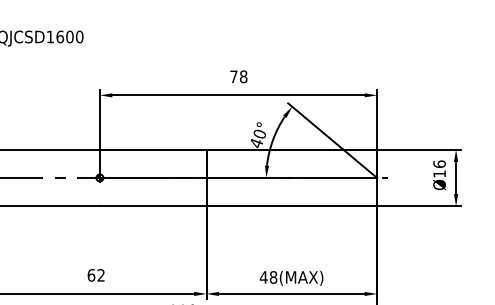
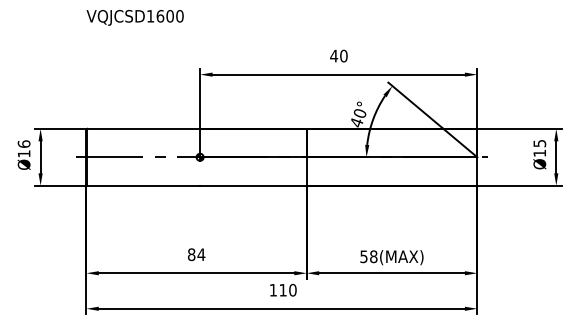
text: (238, 76) -> (338, 55), 78 -> 40
text: (439, 164) -> (539, 143), Ø16 -> Ø15
text: (96, 275) -> (196, 254), 62 -> 84
text: (263, 277) -> (363, 256), 48(MAX) -> 58(MAX)

